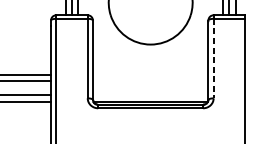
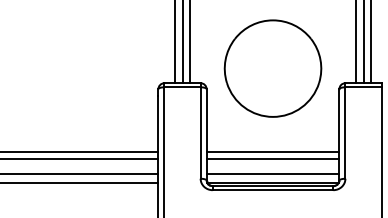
line: (213, 59) -> (345, 133), dashed -> solid
line: (150, 75) -> (272, 152), added
line: (150, 81) -> (272, 159), added
line: (150, 94) -> (272, 174), added

